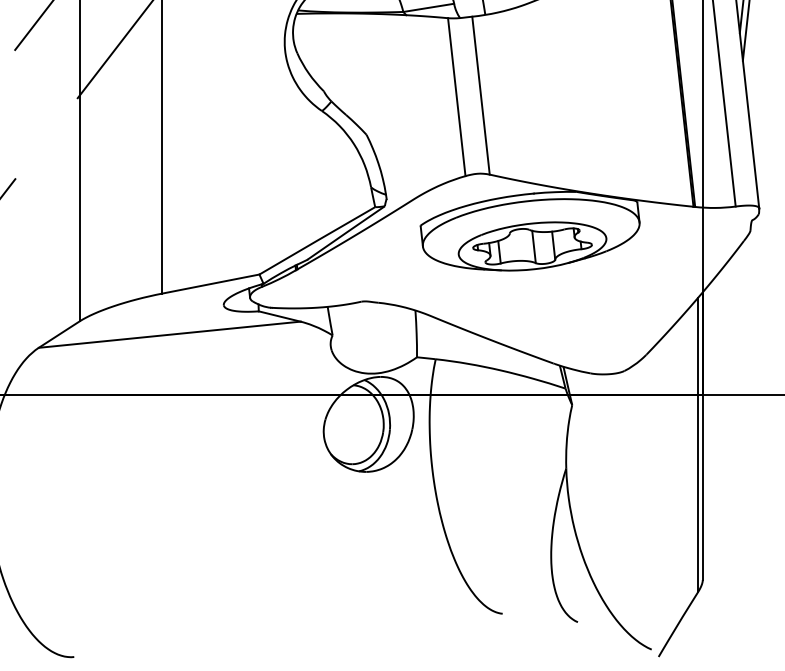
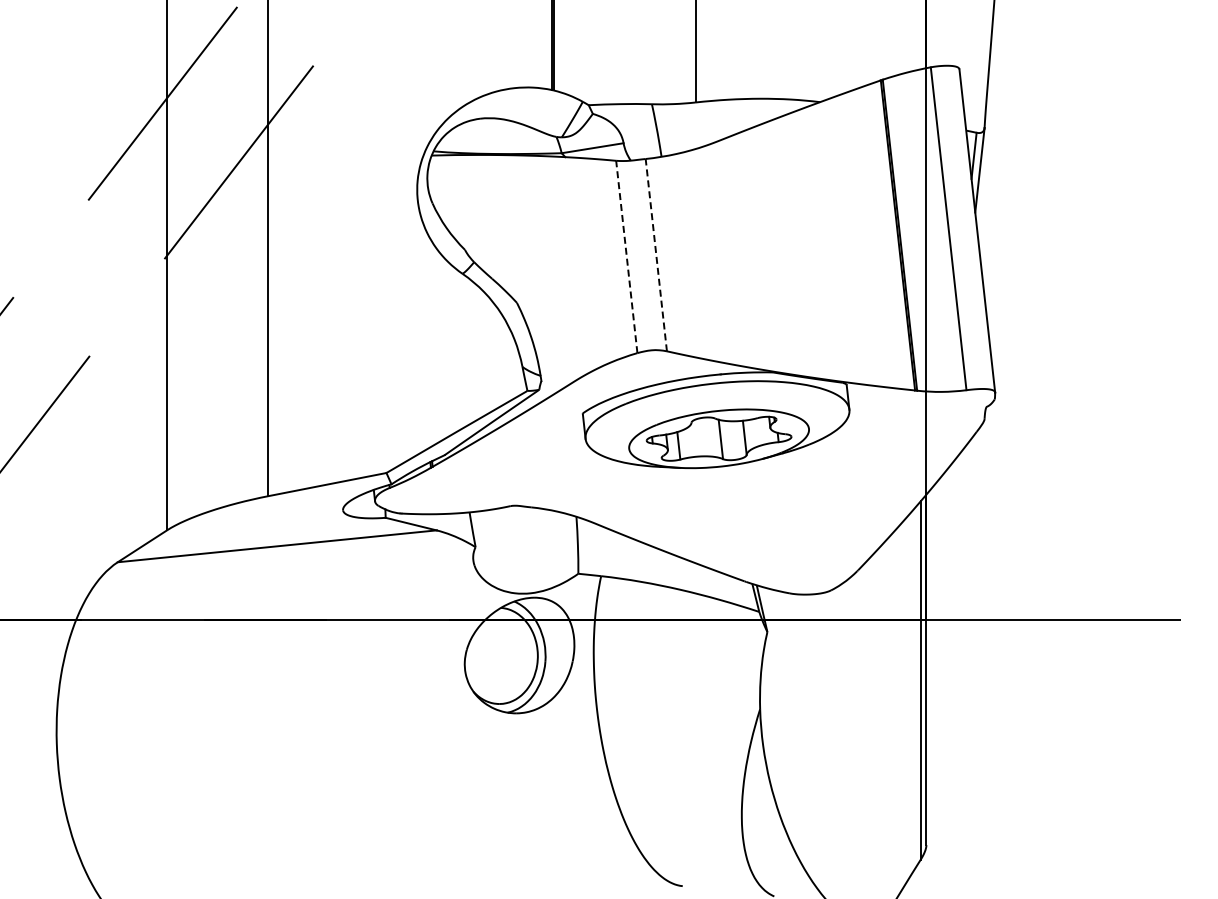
line: (481, 95) -> (656, 255), solid -> dashed
line: (456, 96) -> (626, 256), solid -> dashed

